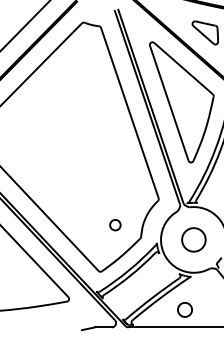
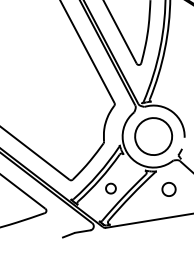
part: (115, 225) -> (111, 188), moved
circle: (193, 239) -> (153, 136), size x1.67
part: (184, 309) -> (168, 189), moved

